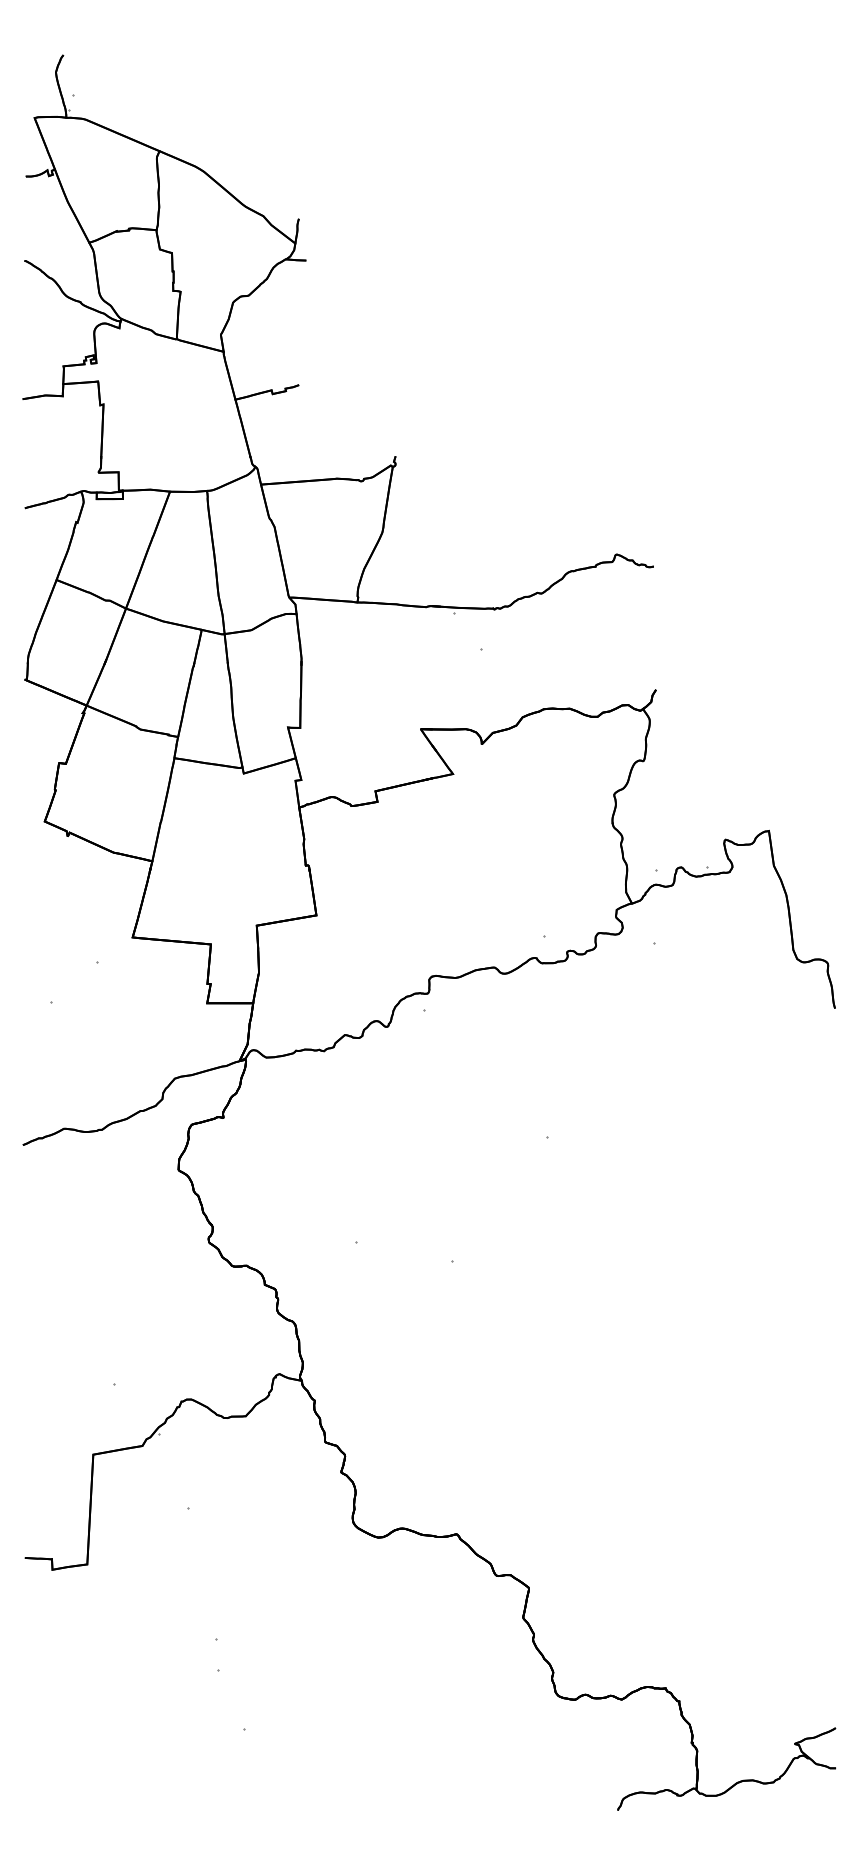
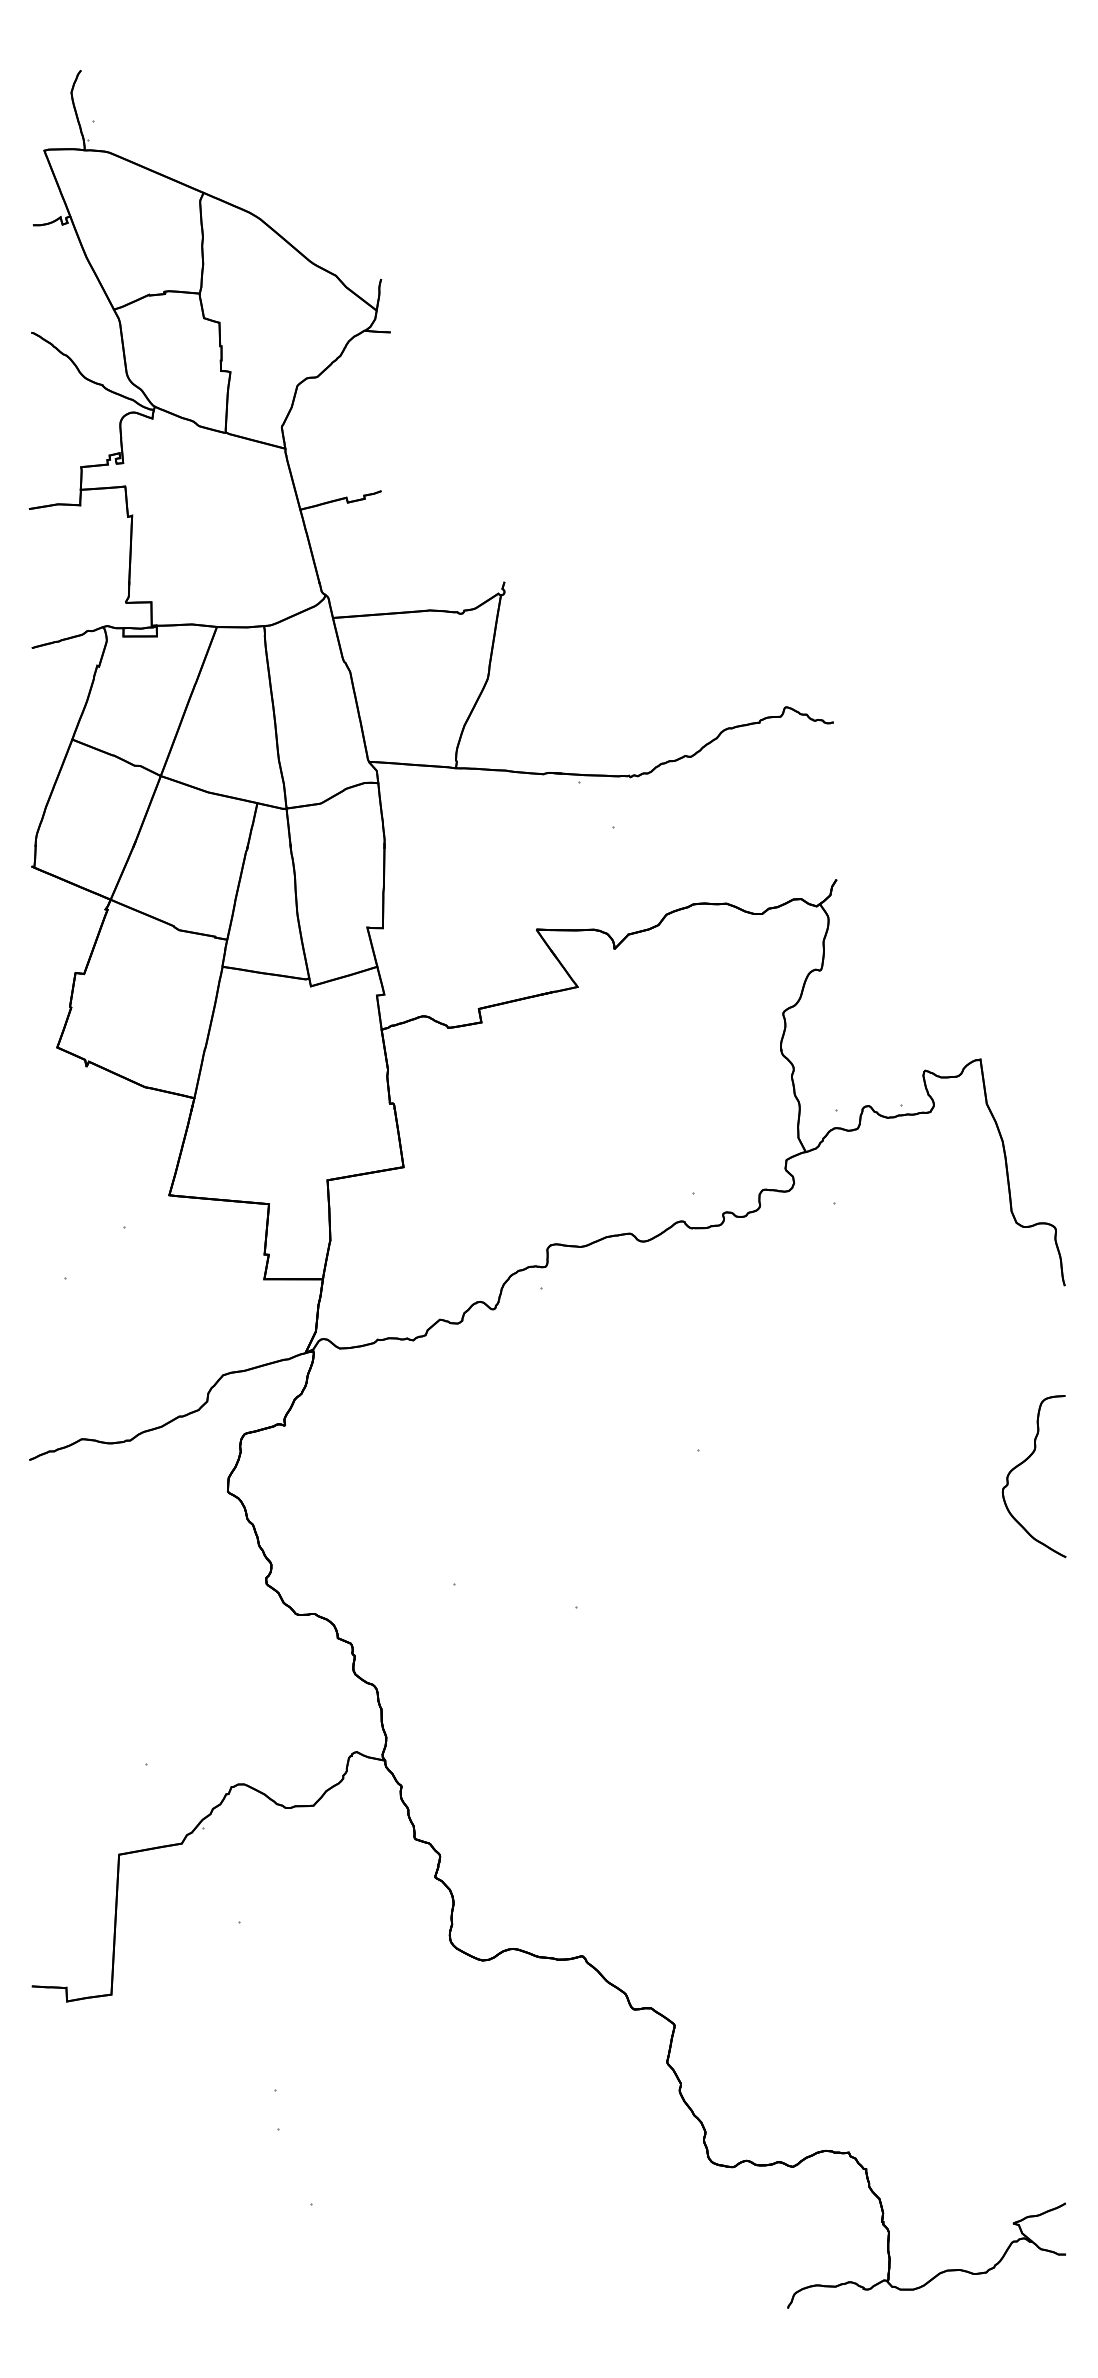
part: (803, 1147) -> (1024, 1463), added

